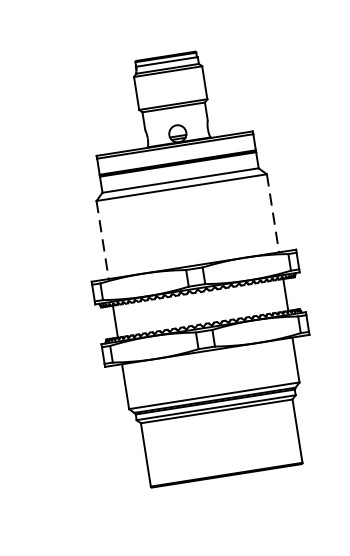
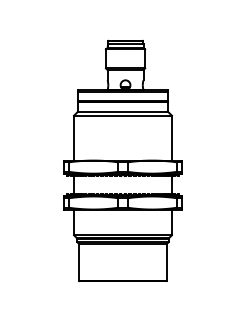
line: (272, 214) -> (171, 138), dashed -> solid
line: (103, 240) -> (74, 138), dashed -> solid

